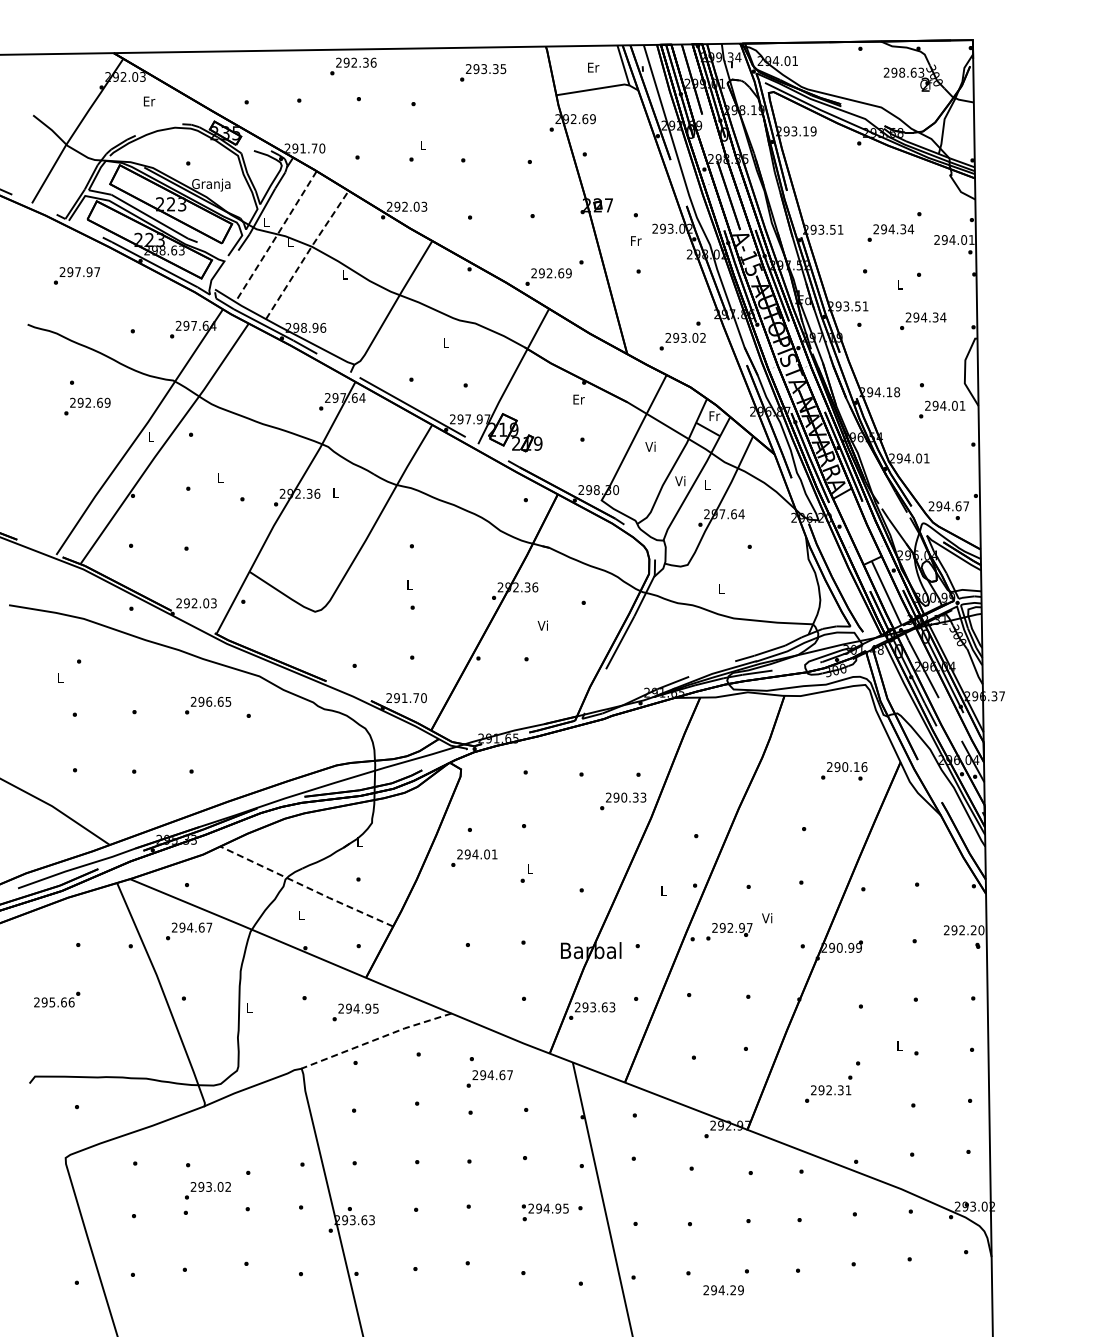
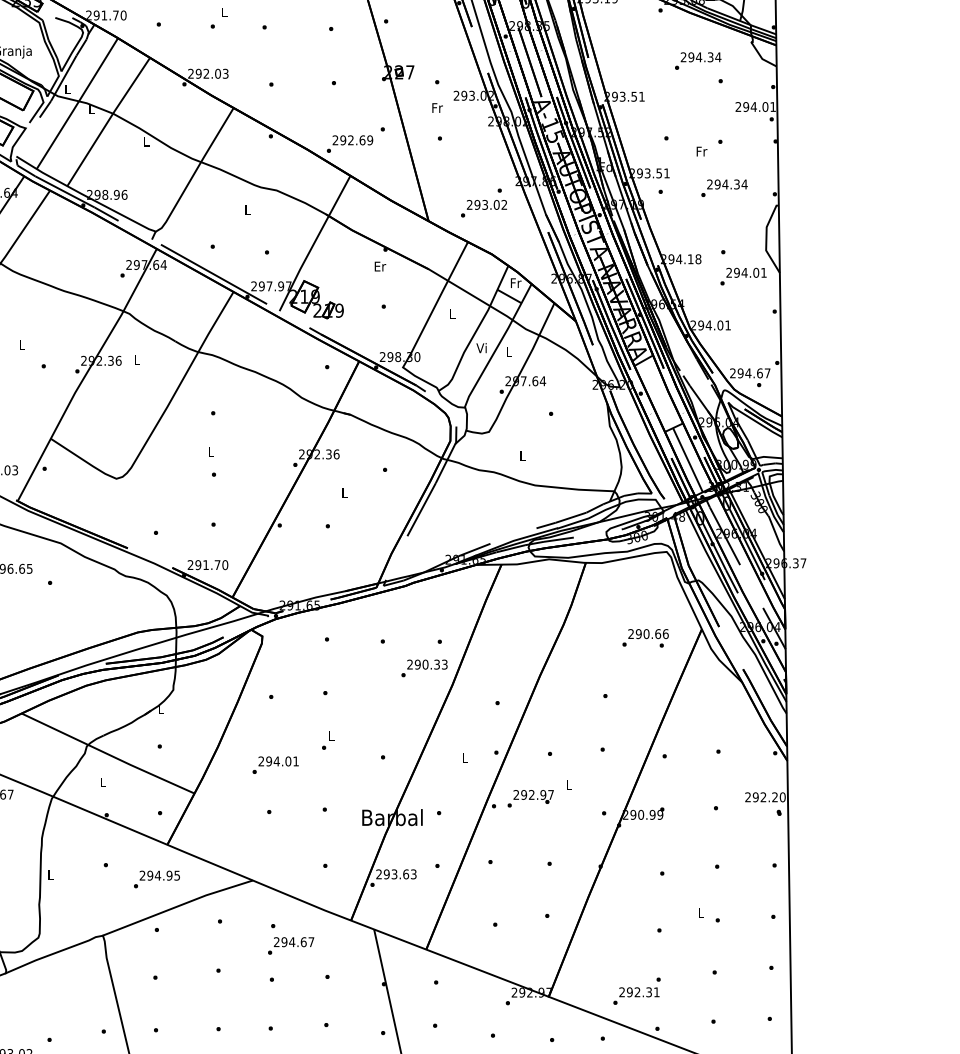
text: (890, 232) -> (697, 60), moved
line: (275, 237) -> (76, 104), dashed -> solid
line: (307, 253) -> (108, 120), dashed -> solid
text: (900, 284) -> (701, 151), L -> Fr
text: (650, 446) -> (451, 313), Vi -> L
text: (542, 625) -> (343, 492), Vi -> L
text: (856, 767) -> (657, 634), 290.16 -> 290.66
text: (474, 857) -> (275, 764), moved
line: (306, 887) -> (107, 754), dashed -> solid
text: (767, 918) -> (568, 785), Vi -> L
line: (376, 1039) -> (177, 906), dashed -> solid
text: (828, 1088) -> (636, 990), moved

